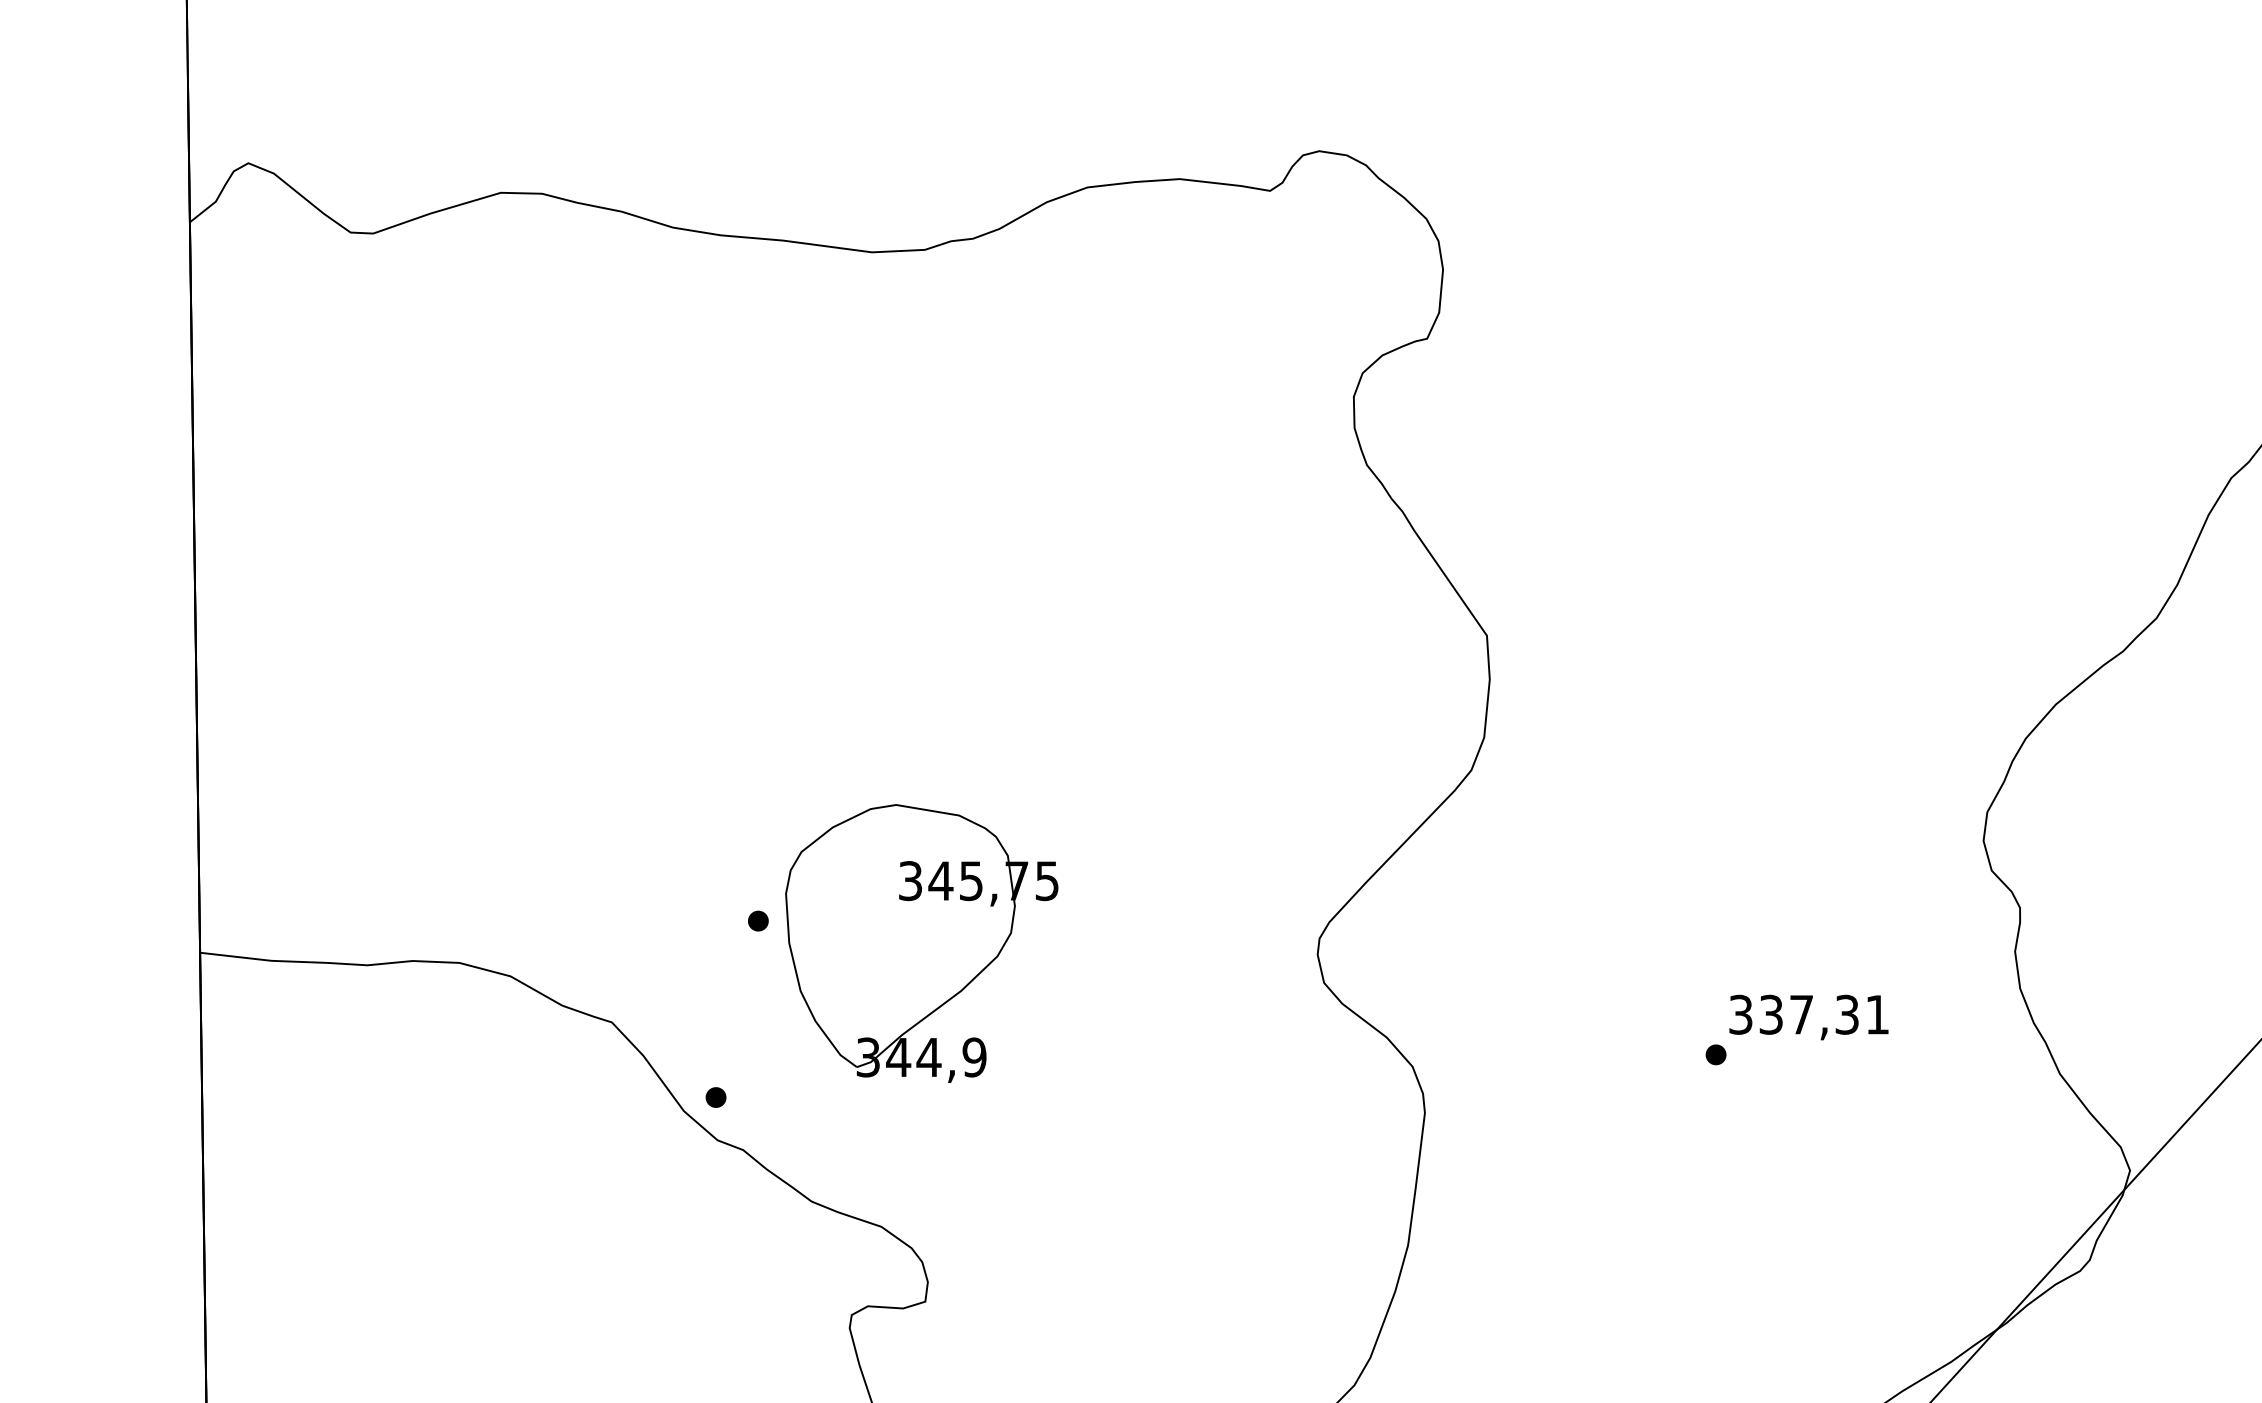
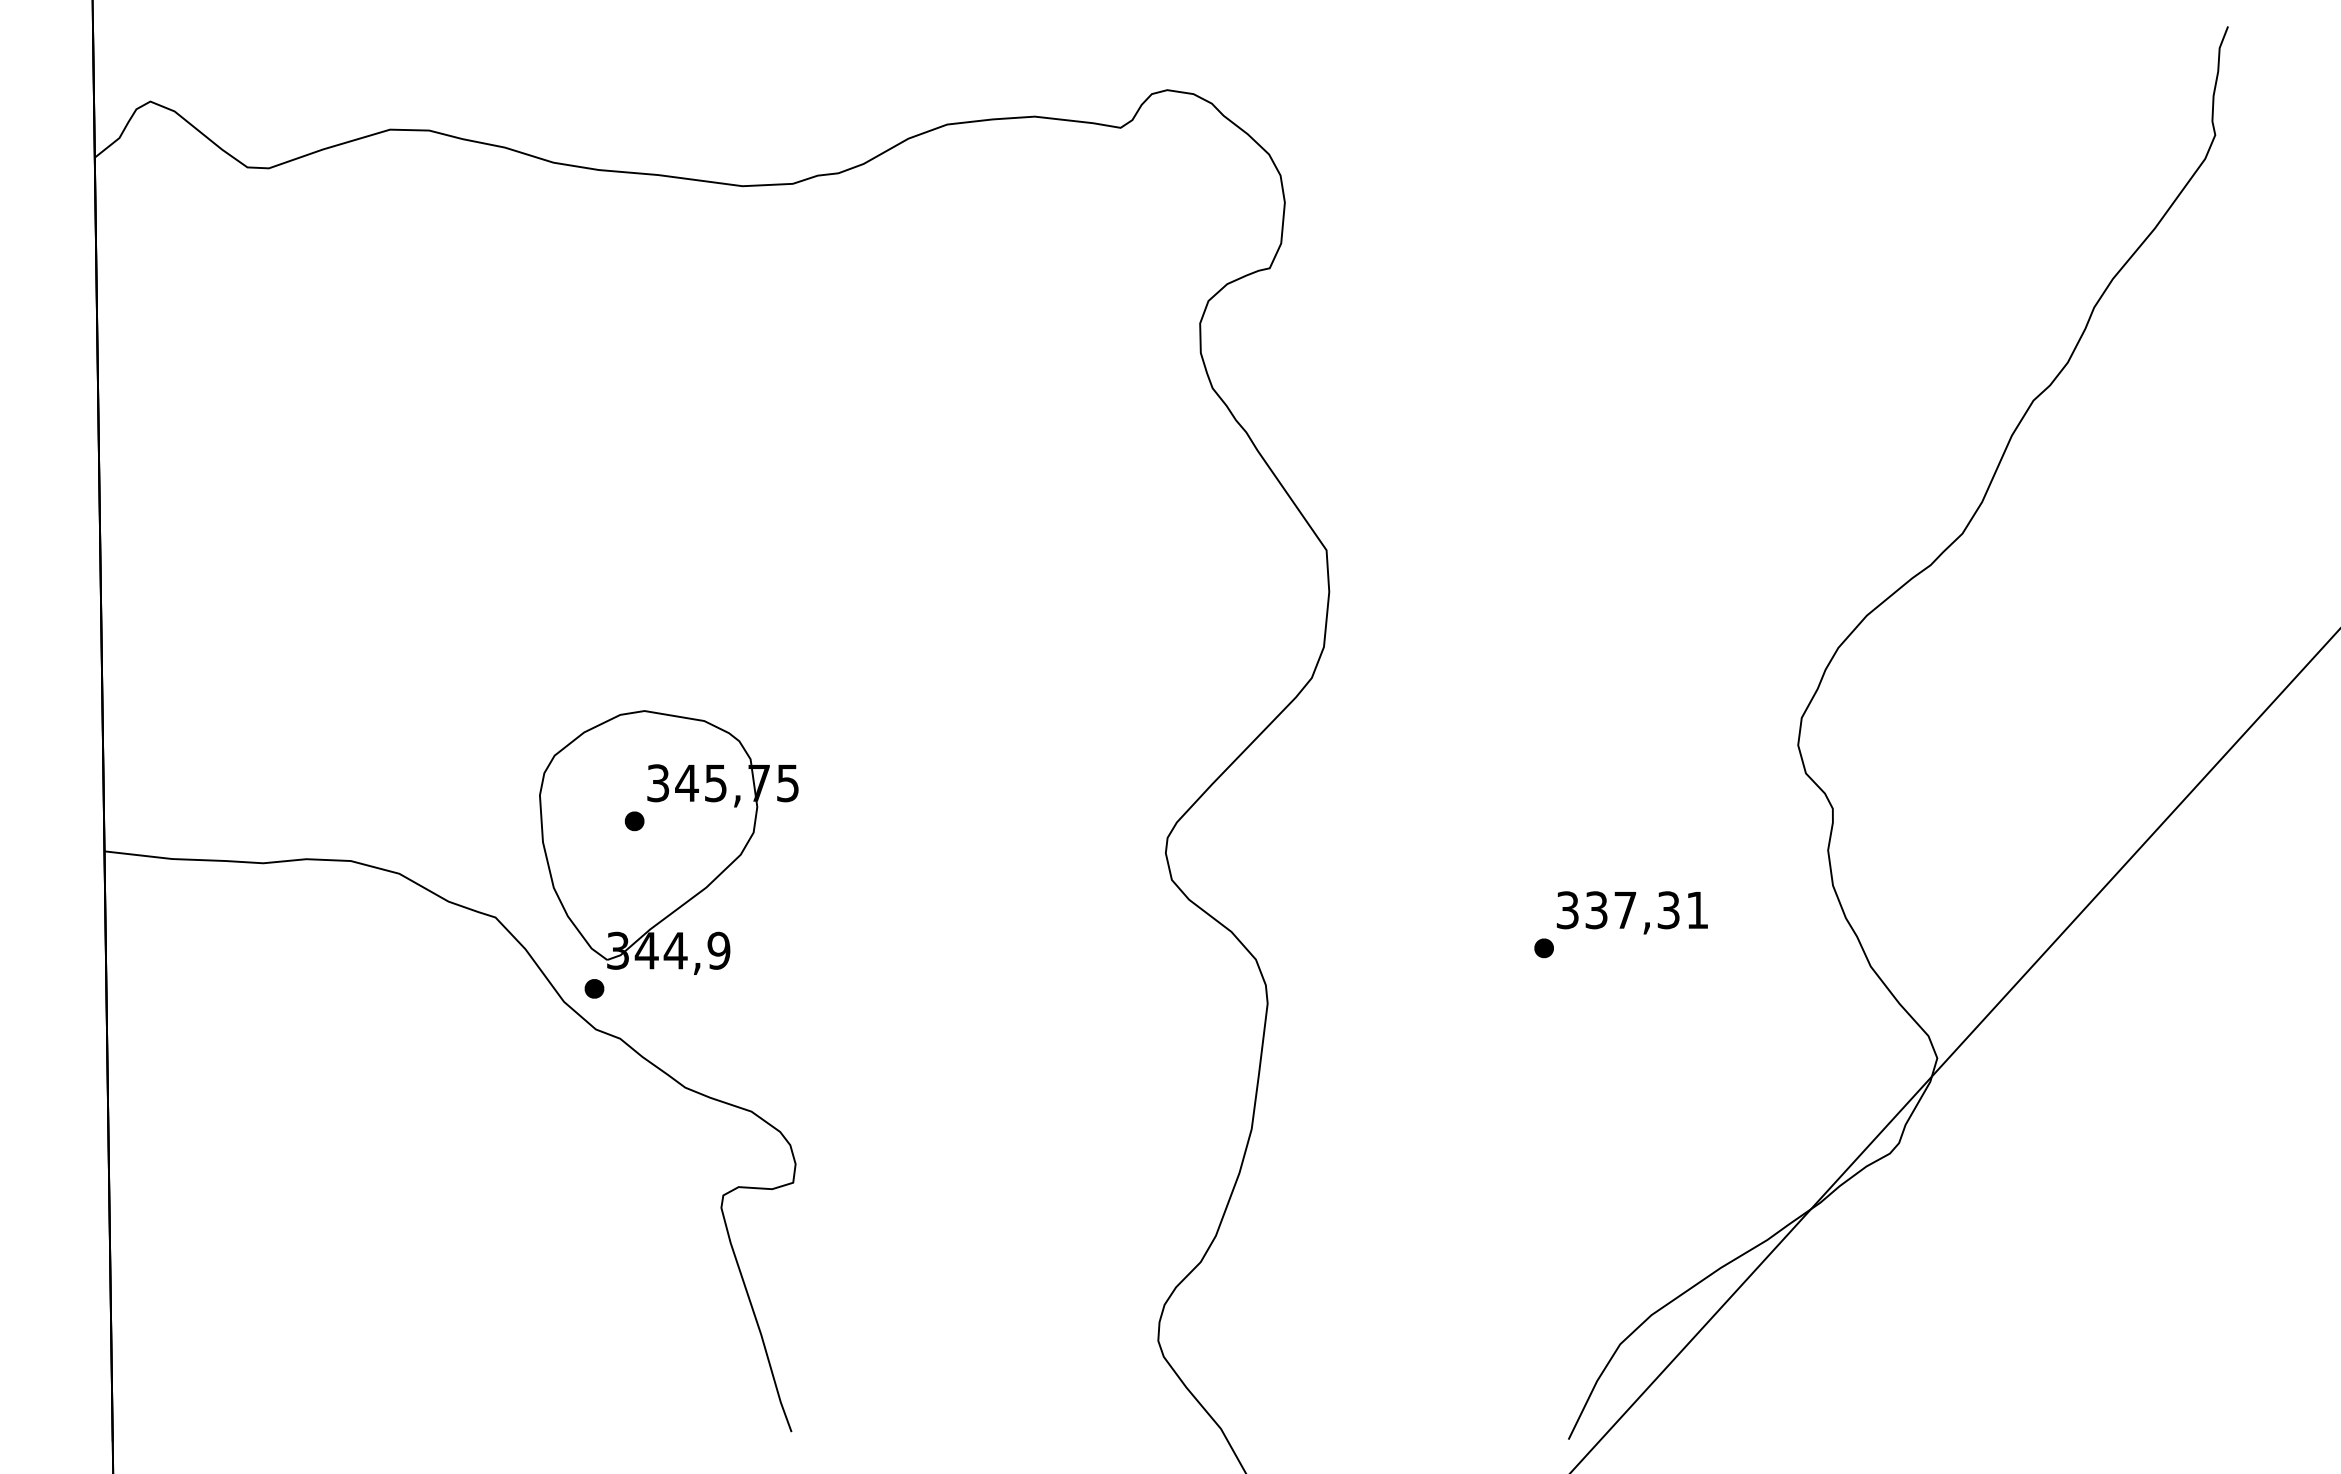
part: (921, 943) -> (668, 842), moved

